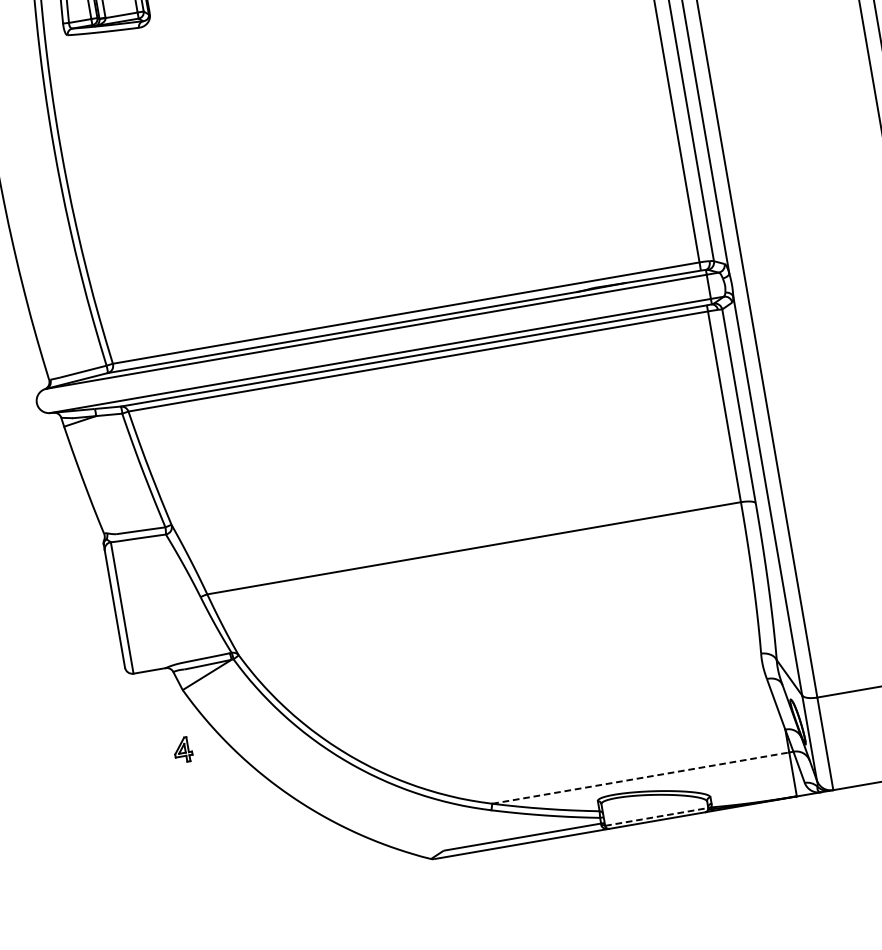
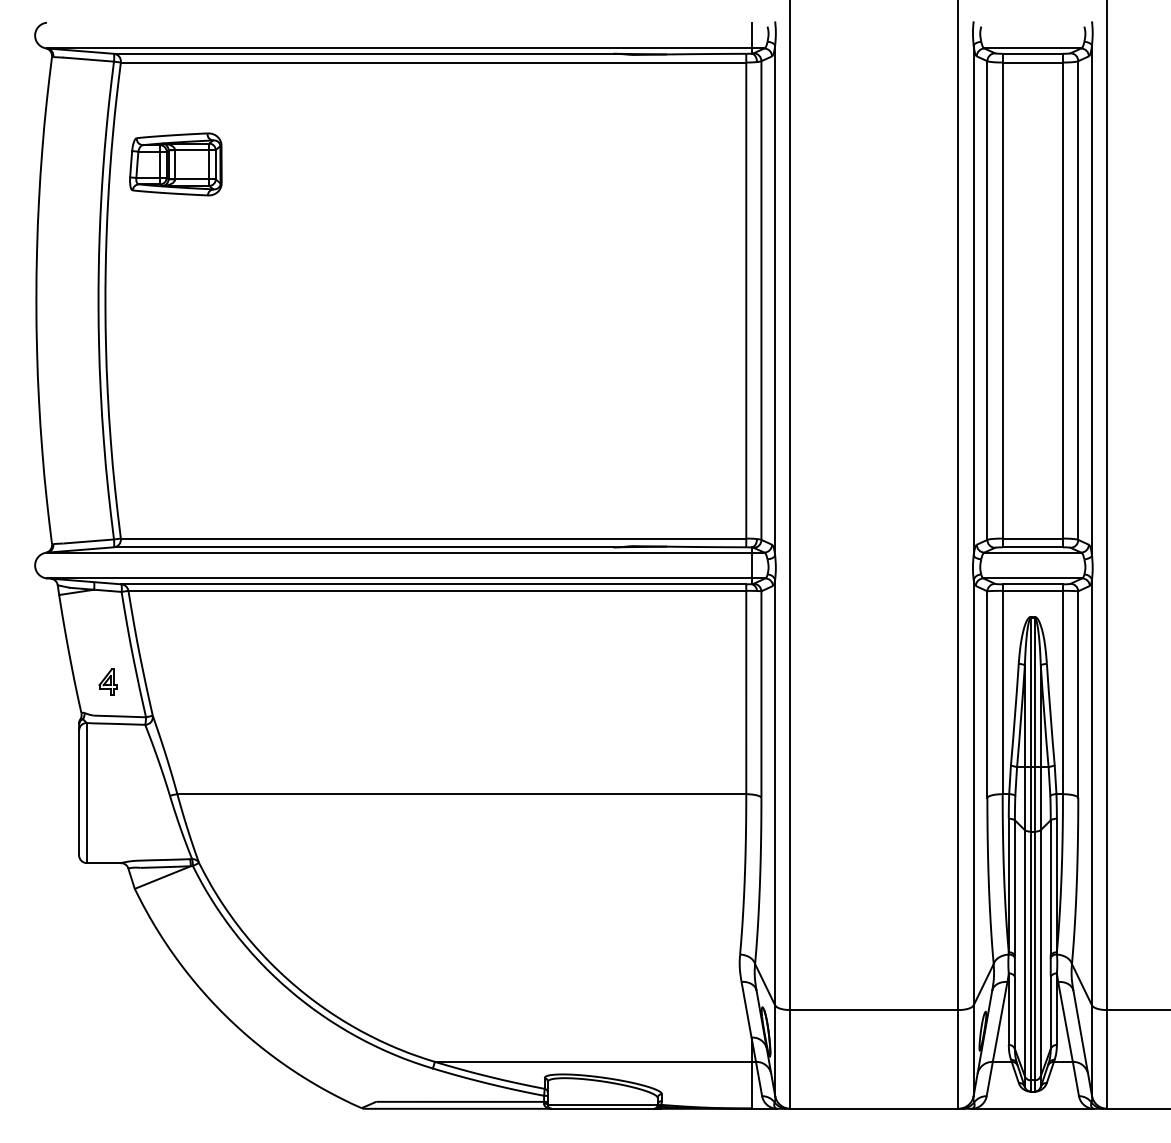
part: (182, 749) -> (107, 681), moved
line: (640, 777) -> (593, 1061), dashed -> solid
line: (656, 816) -> (602, 1104), dashed -> solid

